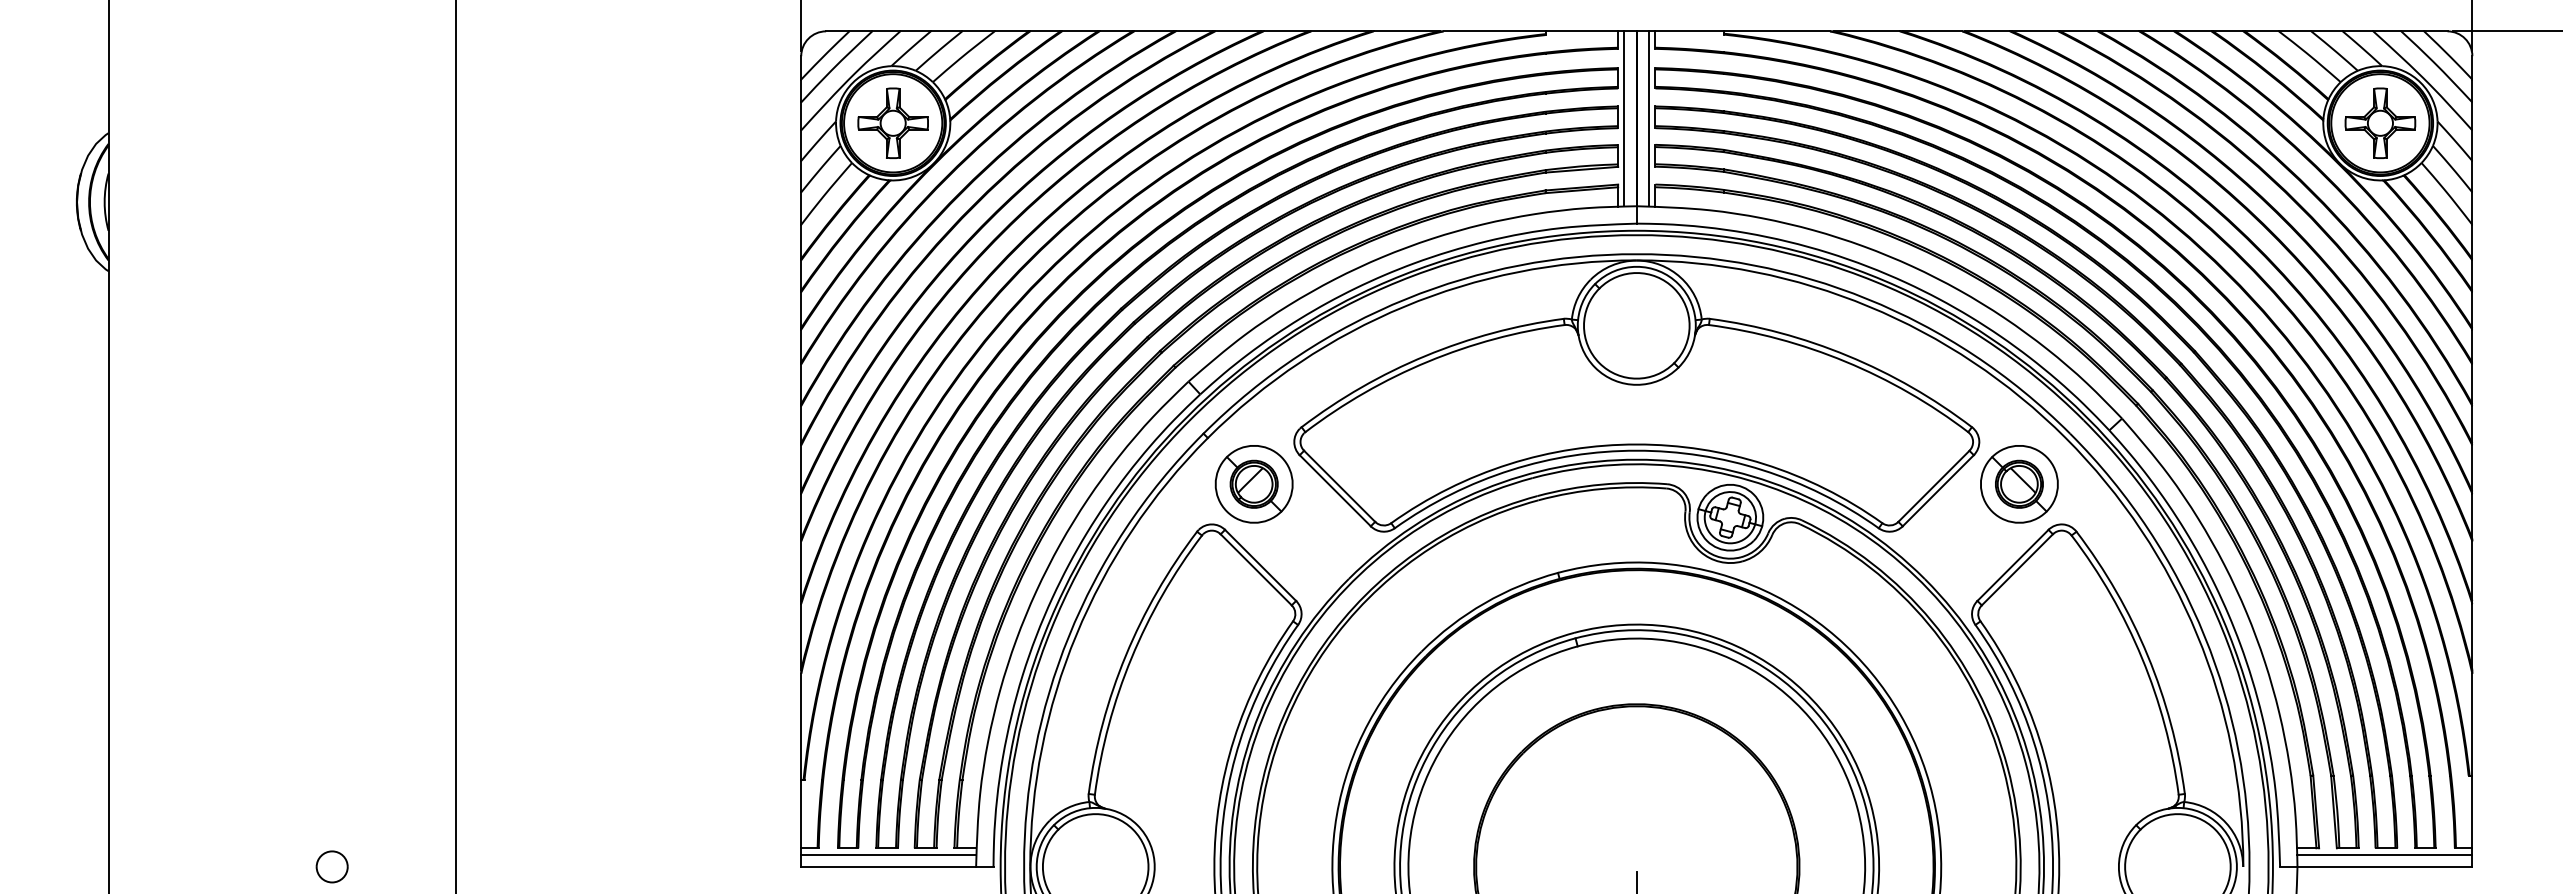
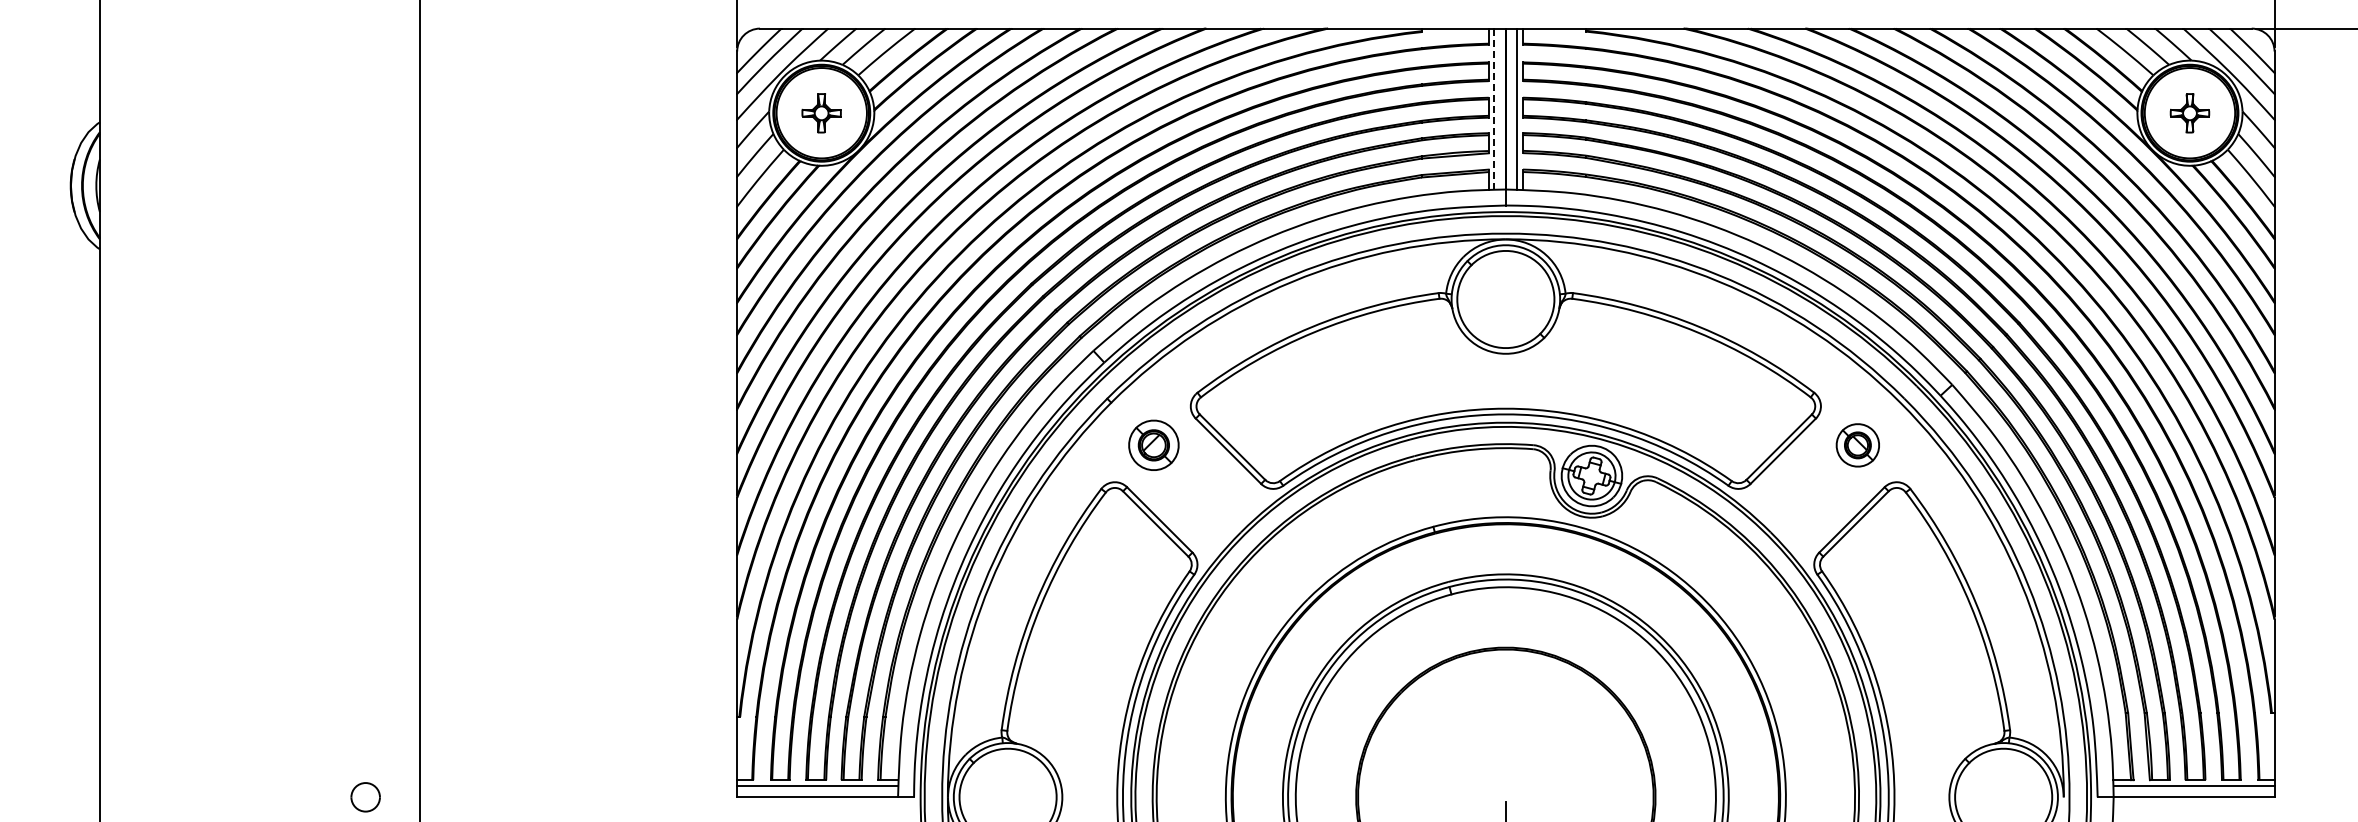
line: (1624, 119) -> (1494, 109), solid -> dashed
part: (892, 123) -> (821, 113), size x0.6
part: (2379, 123) -> (2189, 113), size x0.6
part: (1253, 484) -> (1153, 445), size x0.7
part: (2019, 484) -> (1857, 445), size x0.6
part: (332, 867) -> (365, 797), moved

